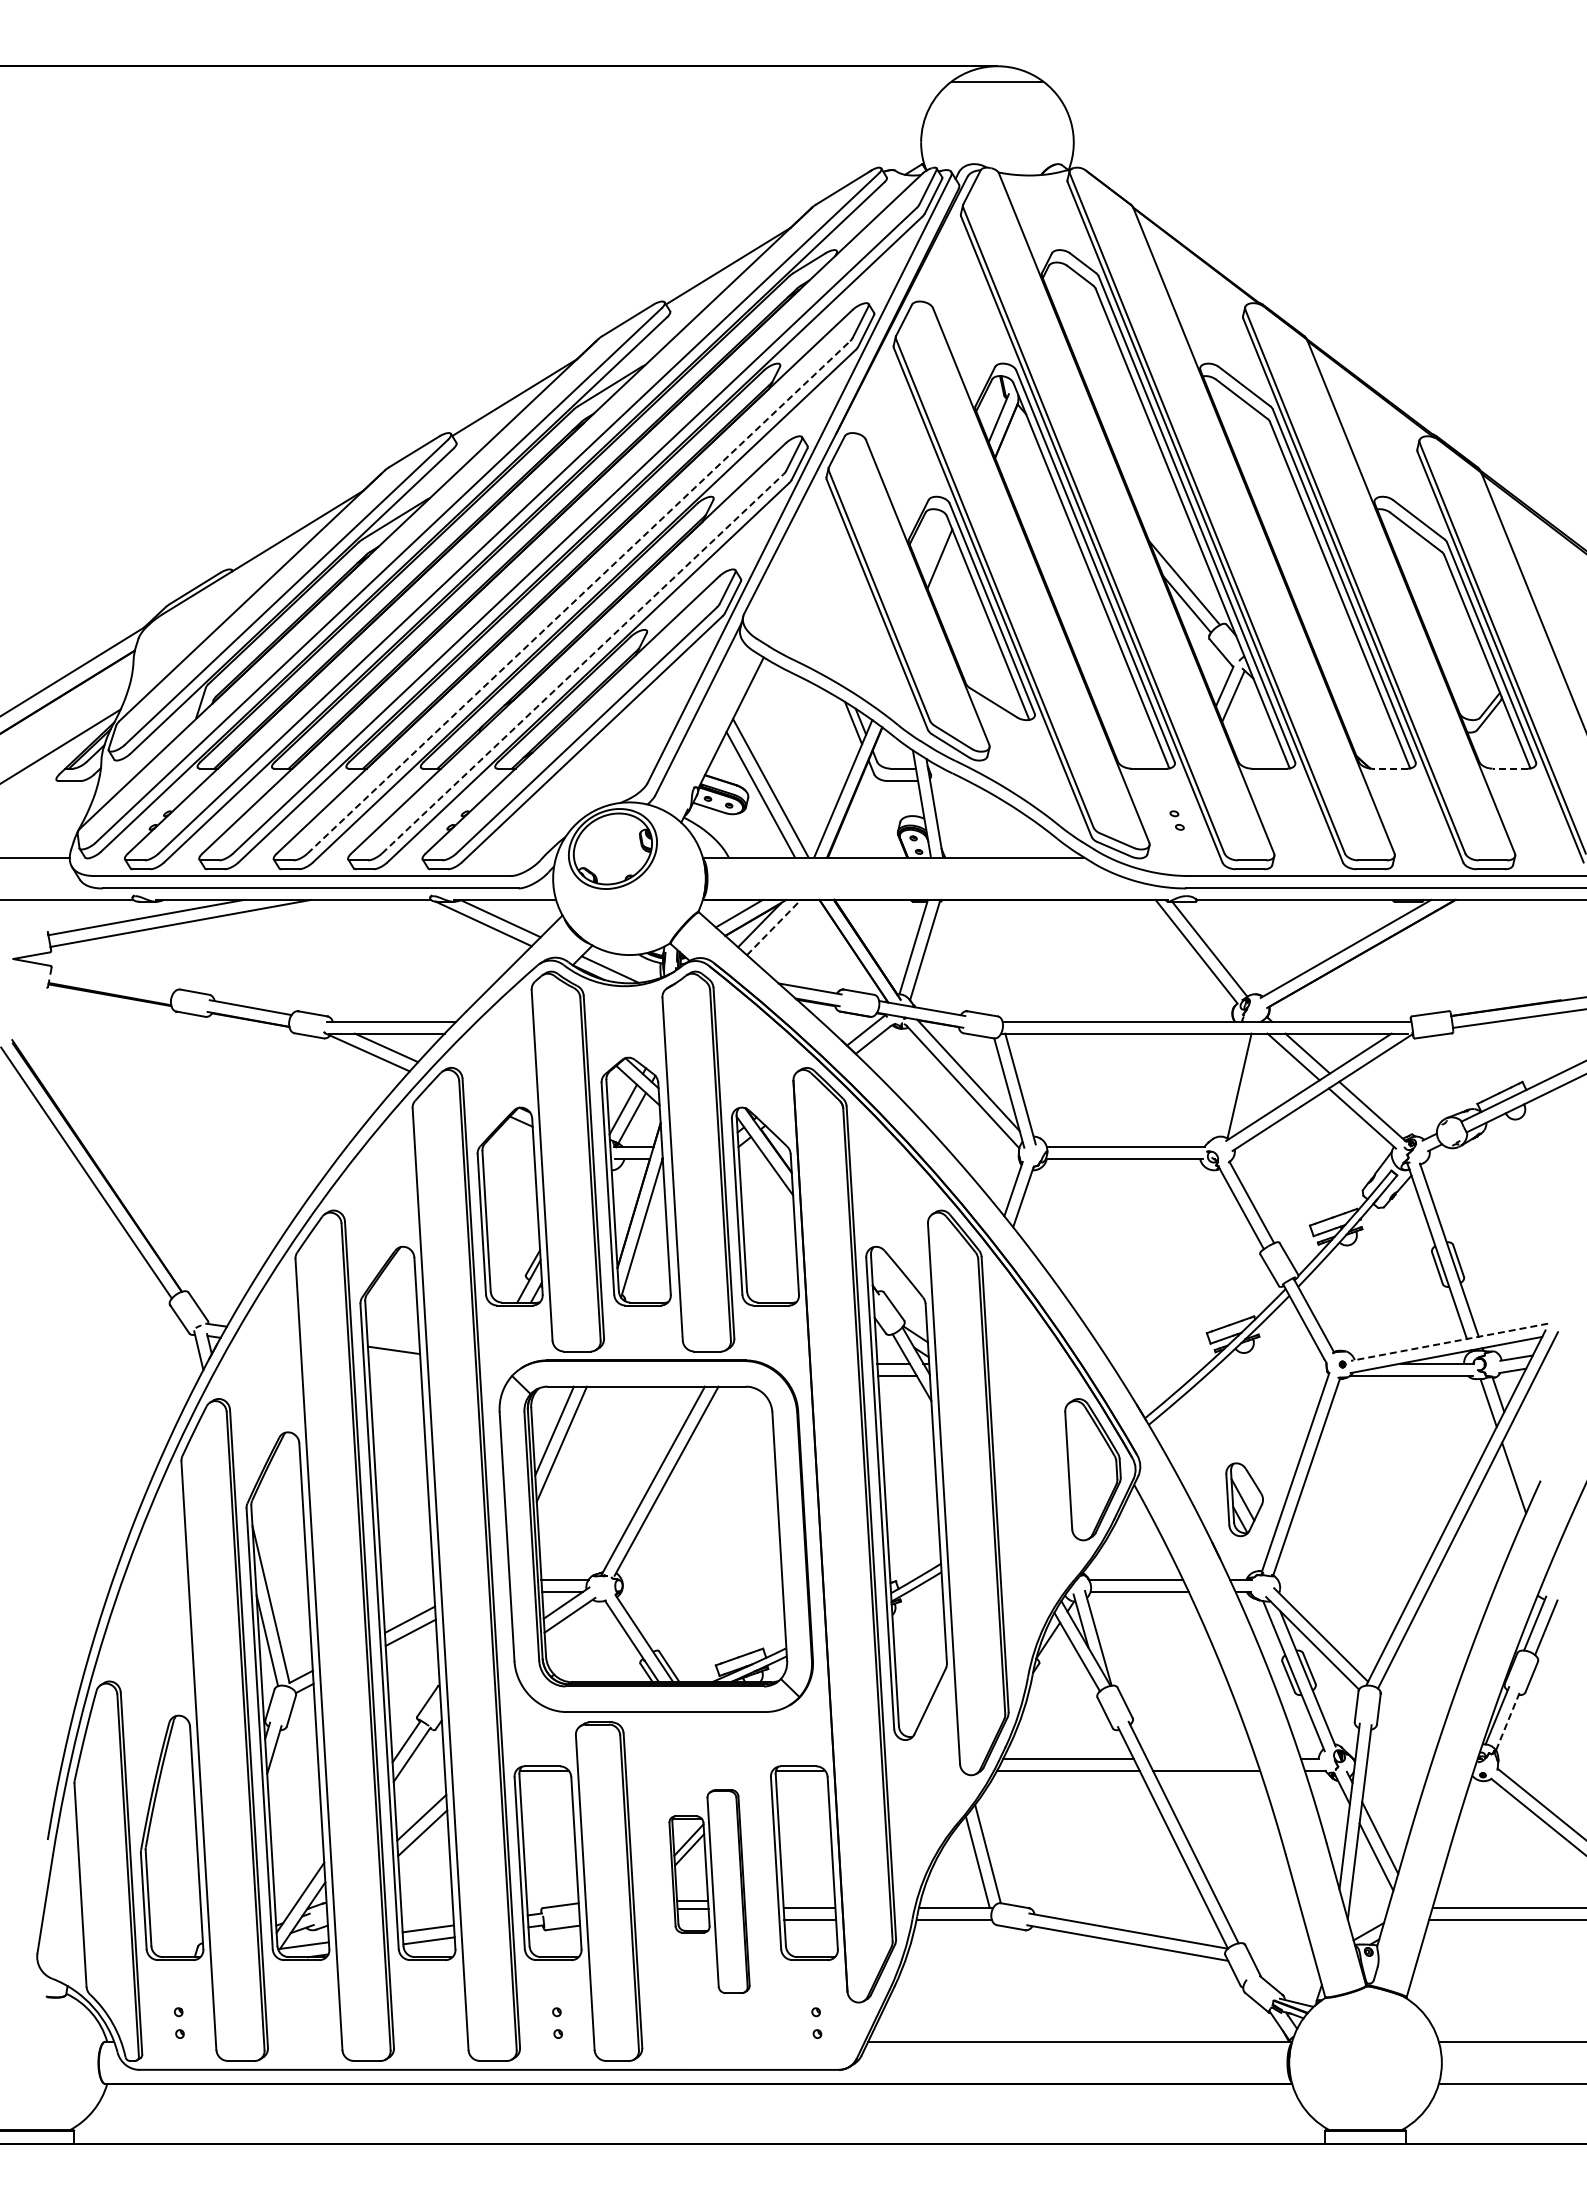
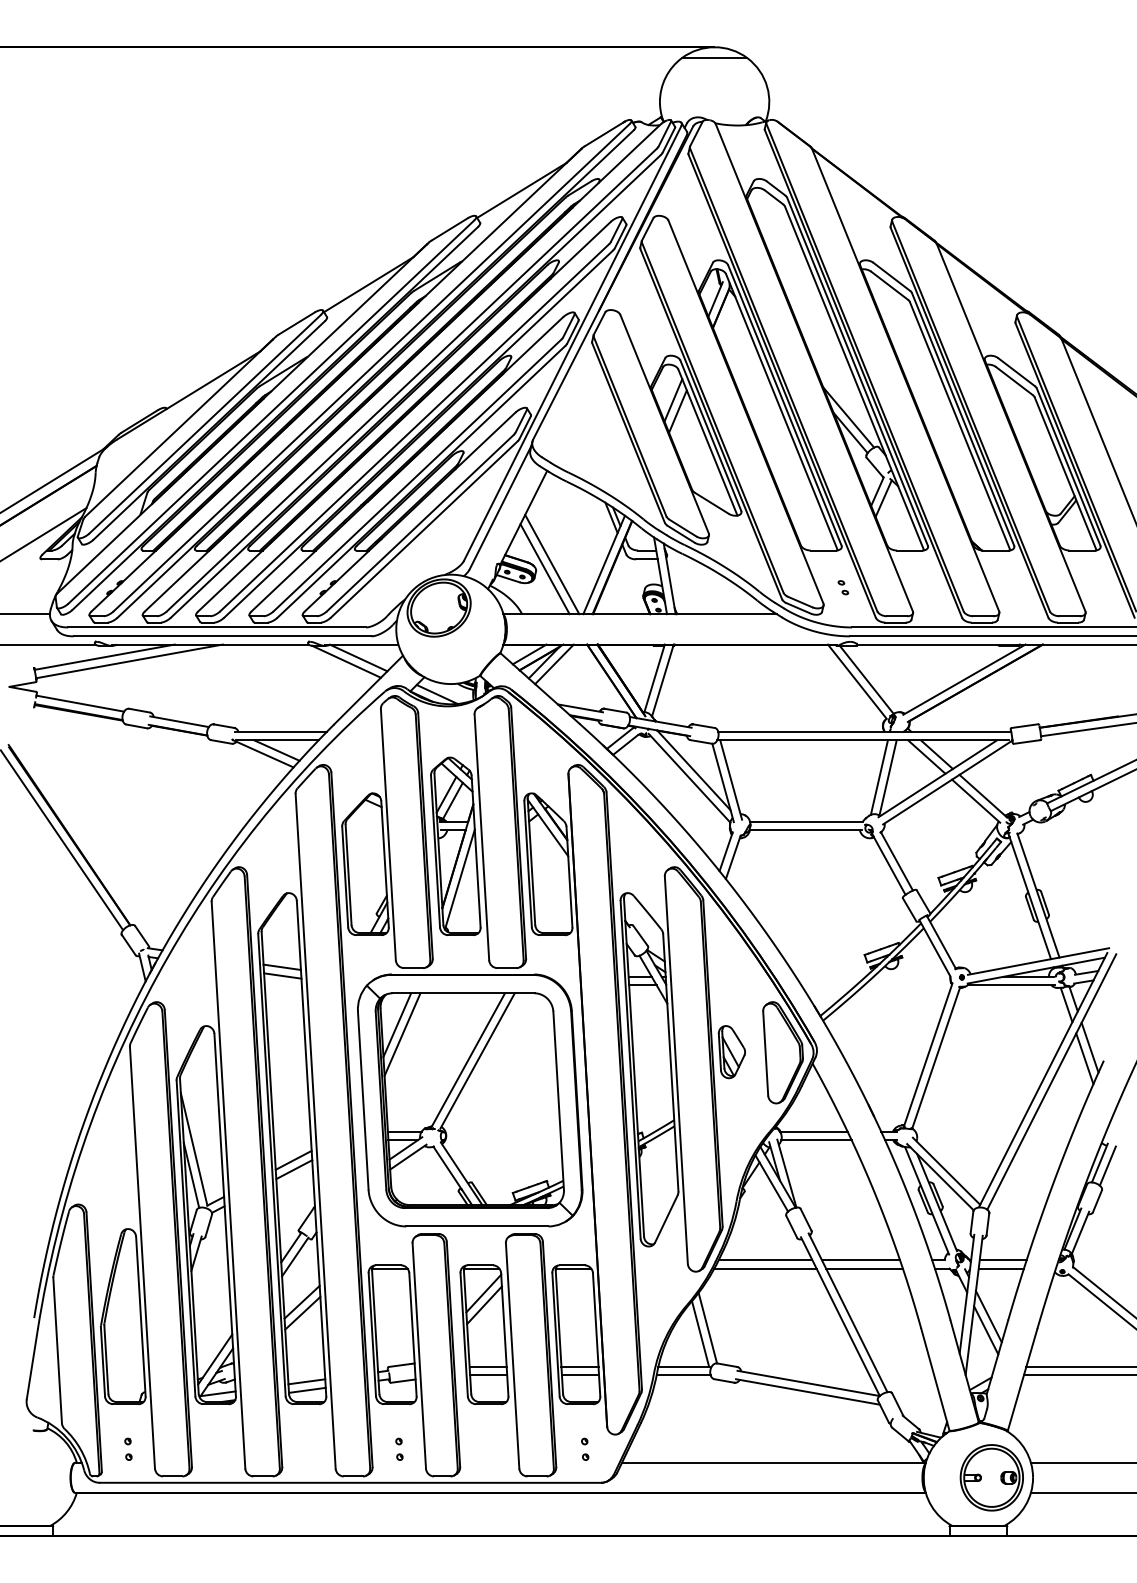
line: (945, 574) -> (677, 411), added
line: (579, 597) -> (415, 427), dashed -> solid
line: (583, 663) -> (418, 475), dashed -> solid
line: (1389, 768) -> (995, 550), dashed -> solid
line: (1510, 768) -> (1082, 550), dashed -> solid
line: (773, 927) -> (554, 664), dashed -> solid
line: (111, 982) -> (79, 703), added
line: (1227, 1085) -> (879, 777), added
line: (1449, 1342) -> (1038, 961), dashed -> solid
line: (394, 1362) -> (282, 975), added
line: (1521, 1462) -> (1090, 1047), added
part: (1244, 1499) -> (731, 1051), moved
line: (1508, 1720) -> (1080, 1232), dashed -> solid
line: (1201, 1759) -> (860, 1260), added
line: (1400, 1759) -> (1003, 1260), added
line: (1397, 1770) -> (1001, 1268), added
part: (709, 1891) -> (508, 1355), size x1.67
part: (1384, 2062) -> (991, 1477), added

